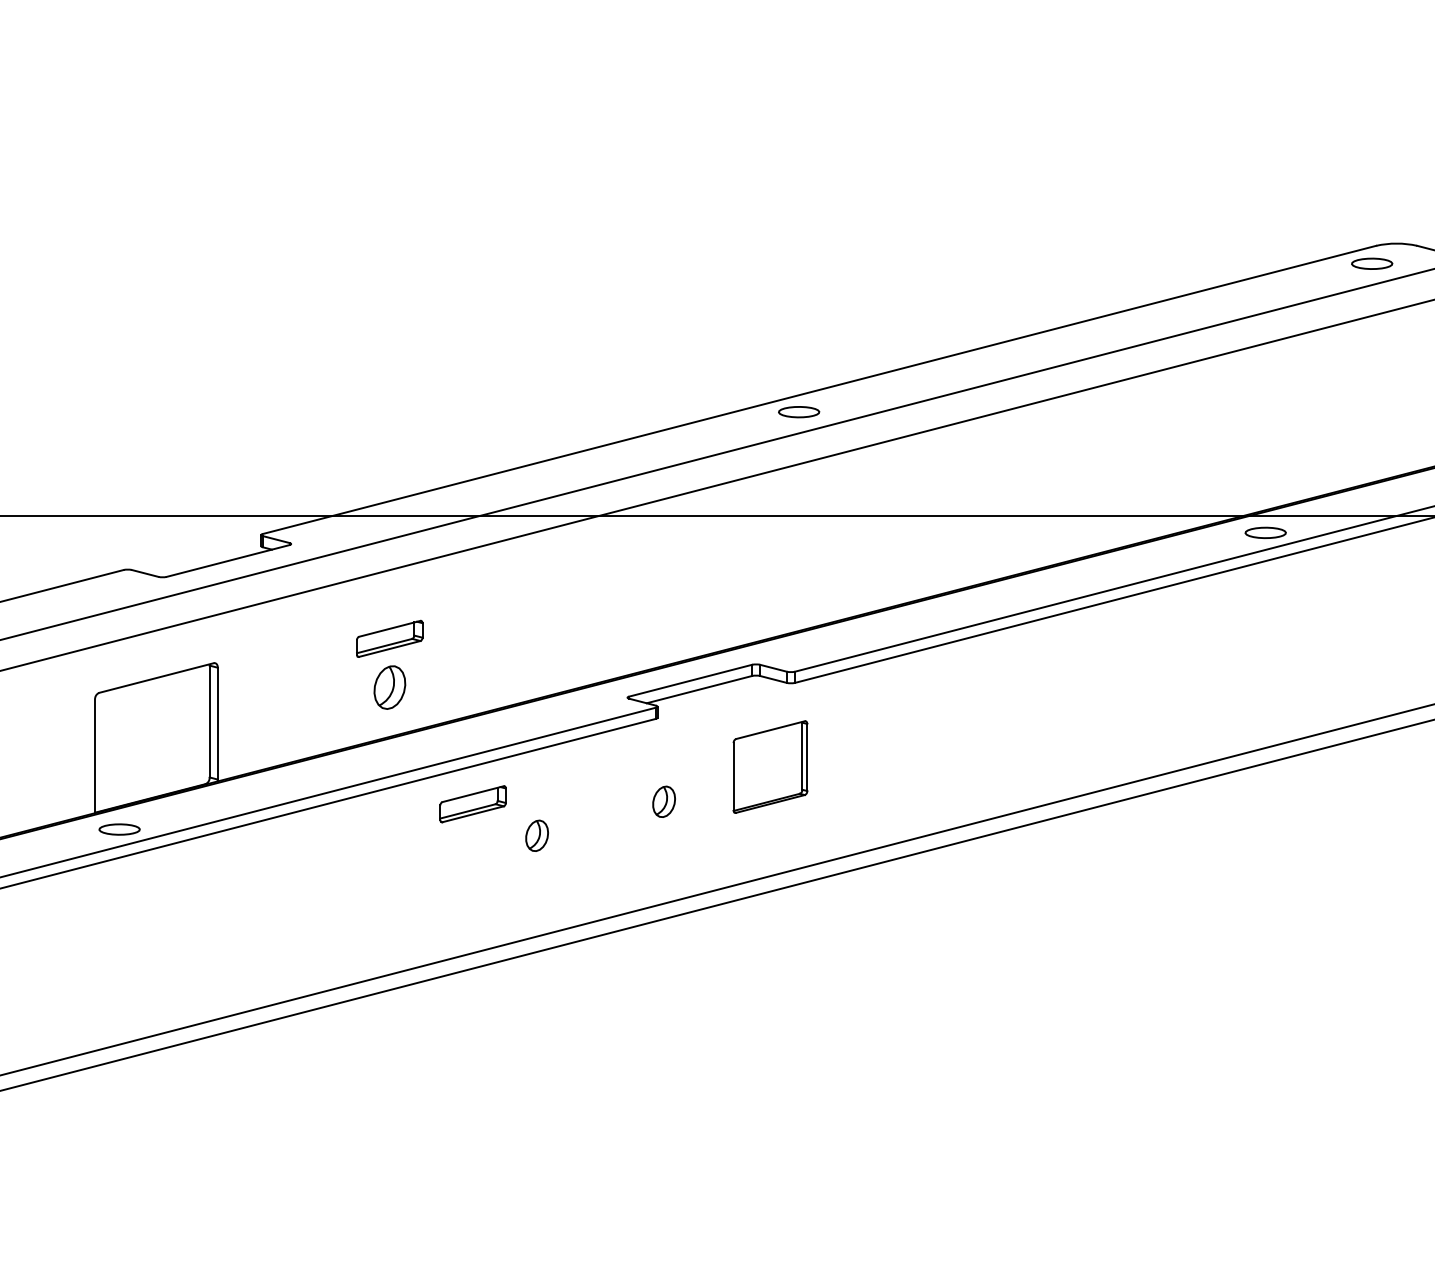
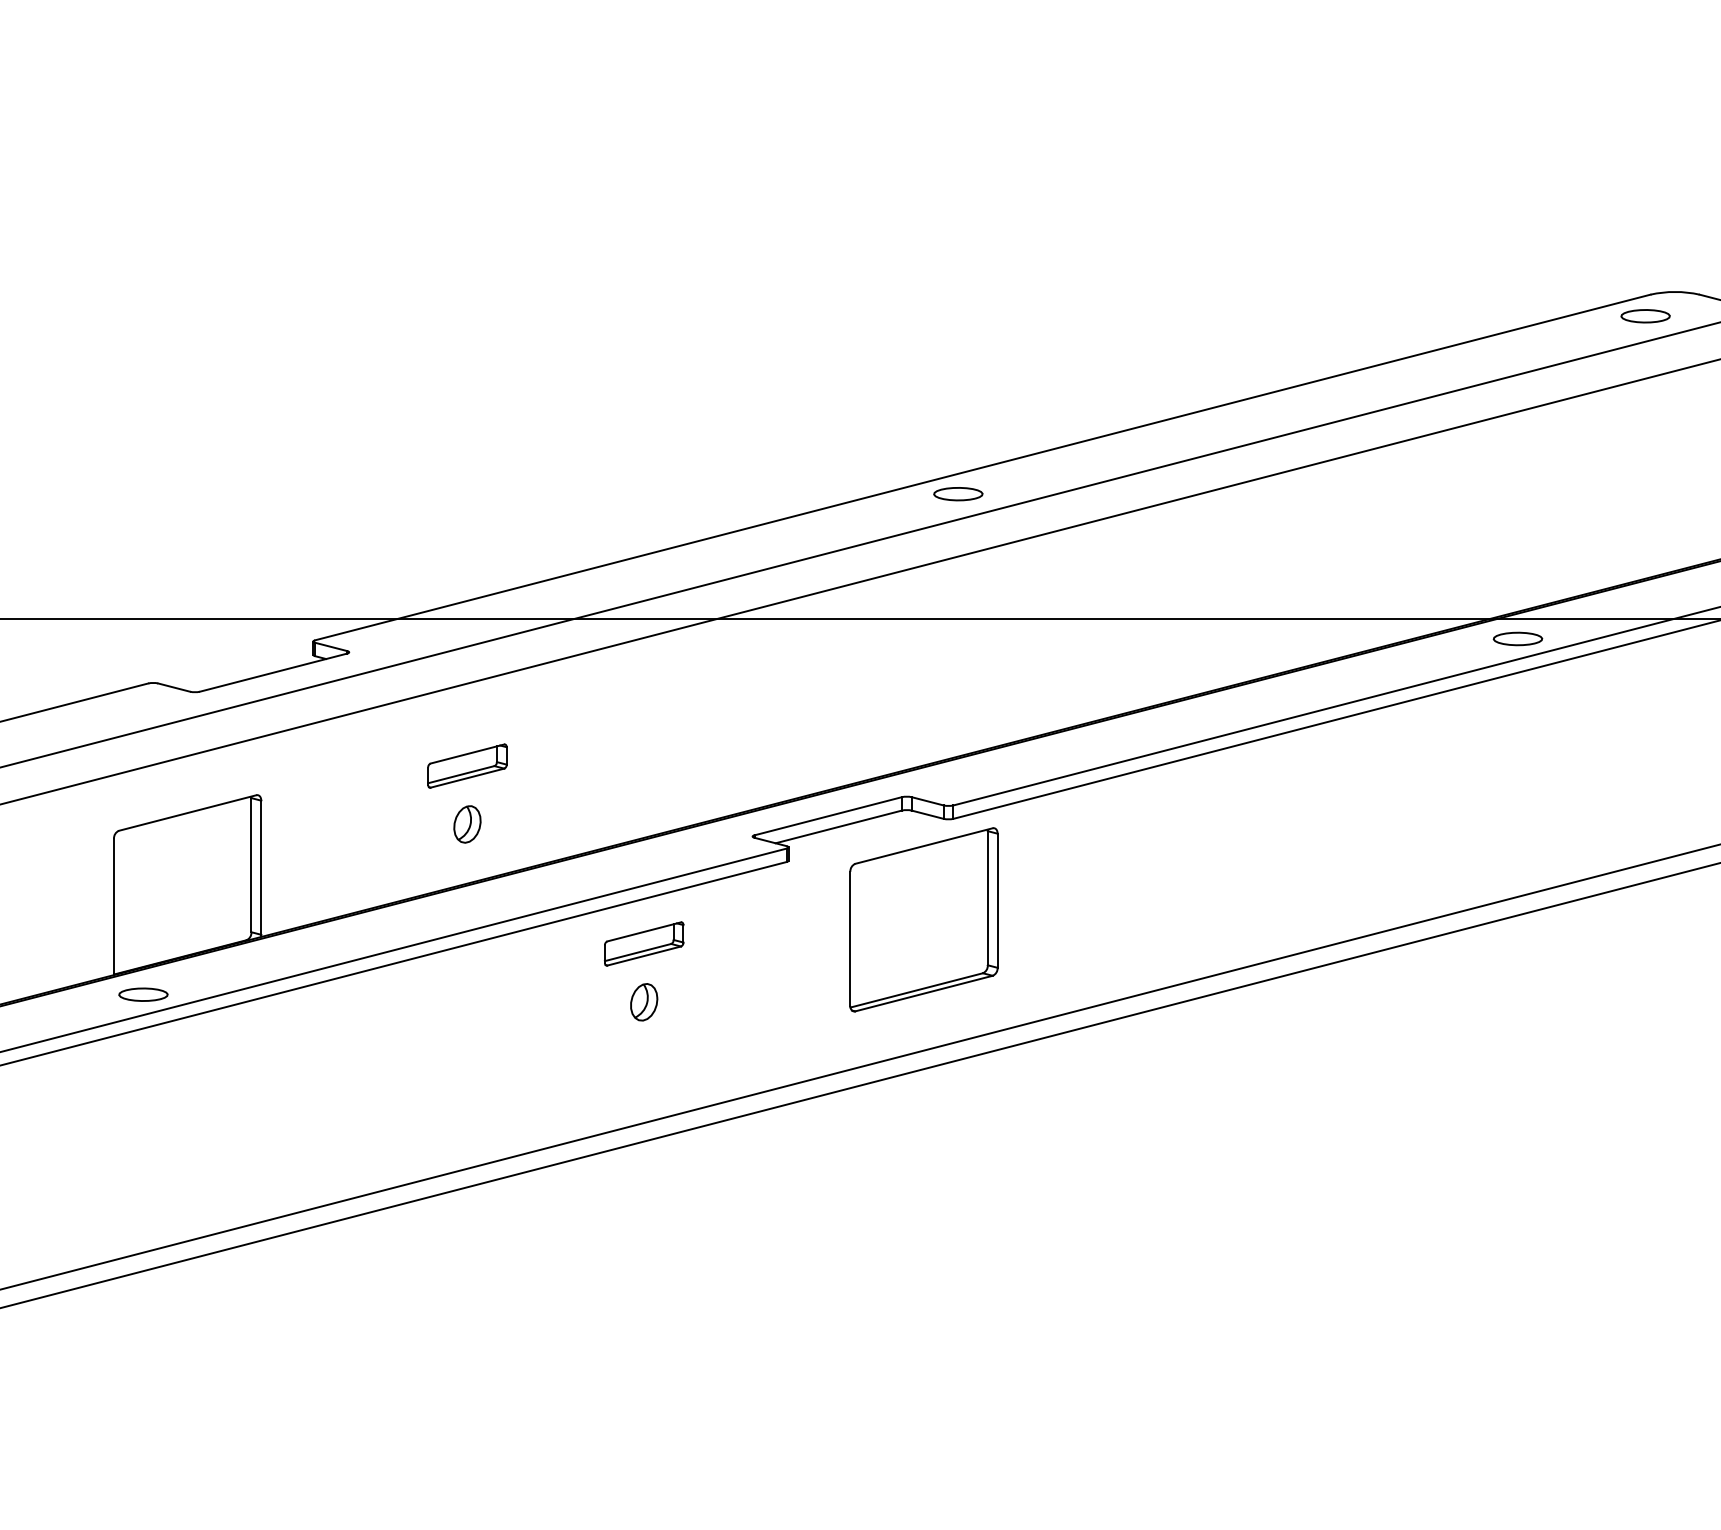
part: (389, 687) -> (467, 824), size x0.71
part: (770, 766) -> (924, 919), size x1.67
part: (663, 801) -> (795, 961), removed
part: (472, 804) -> (643, 944), moved

